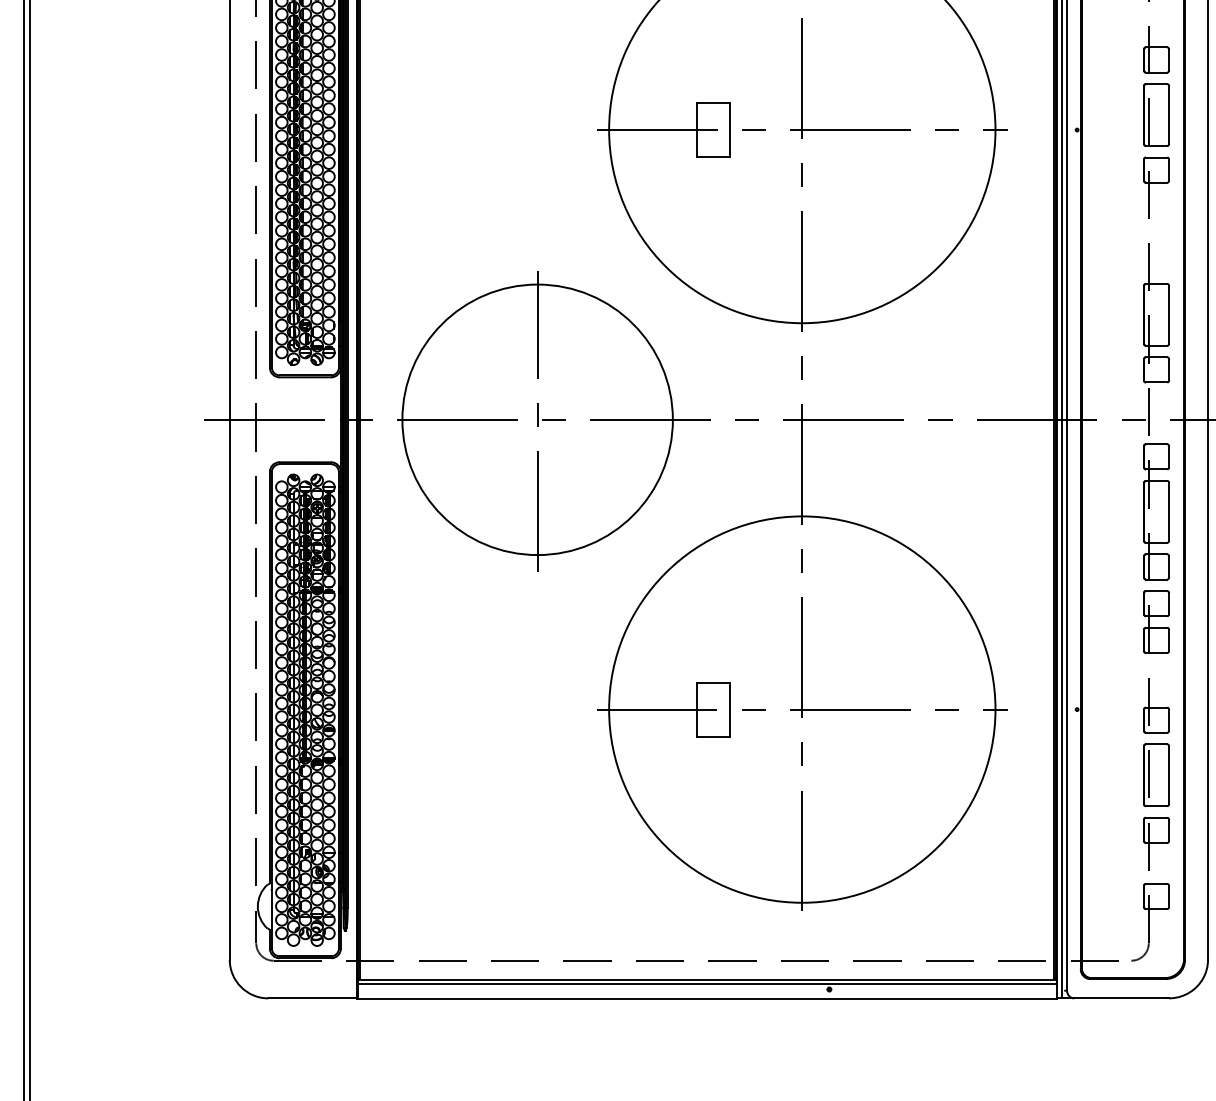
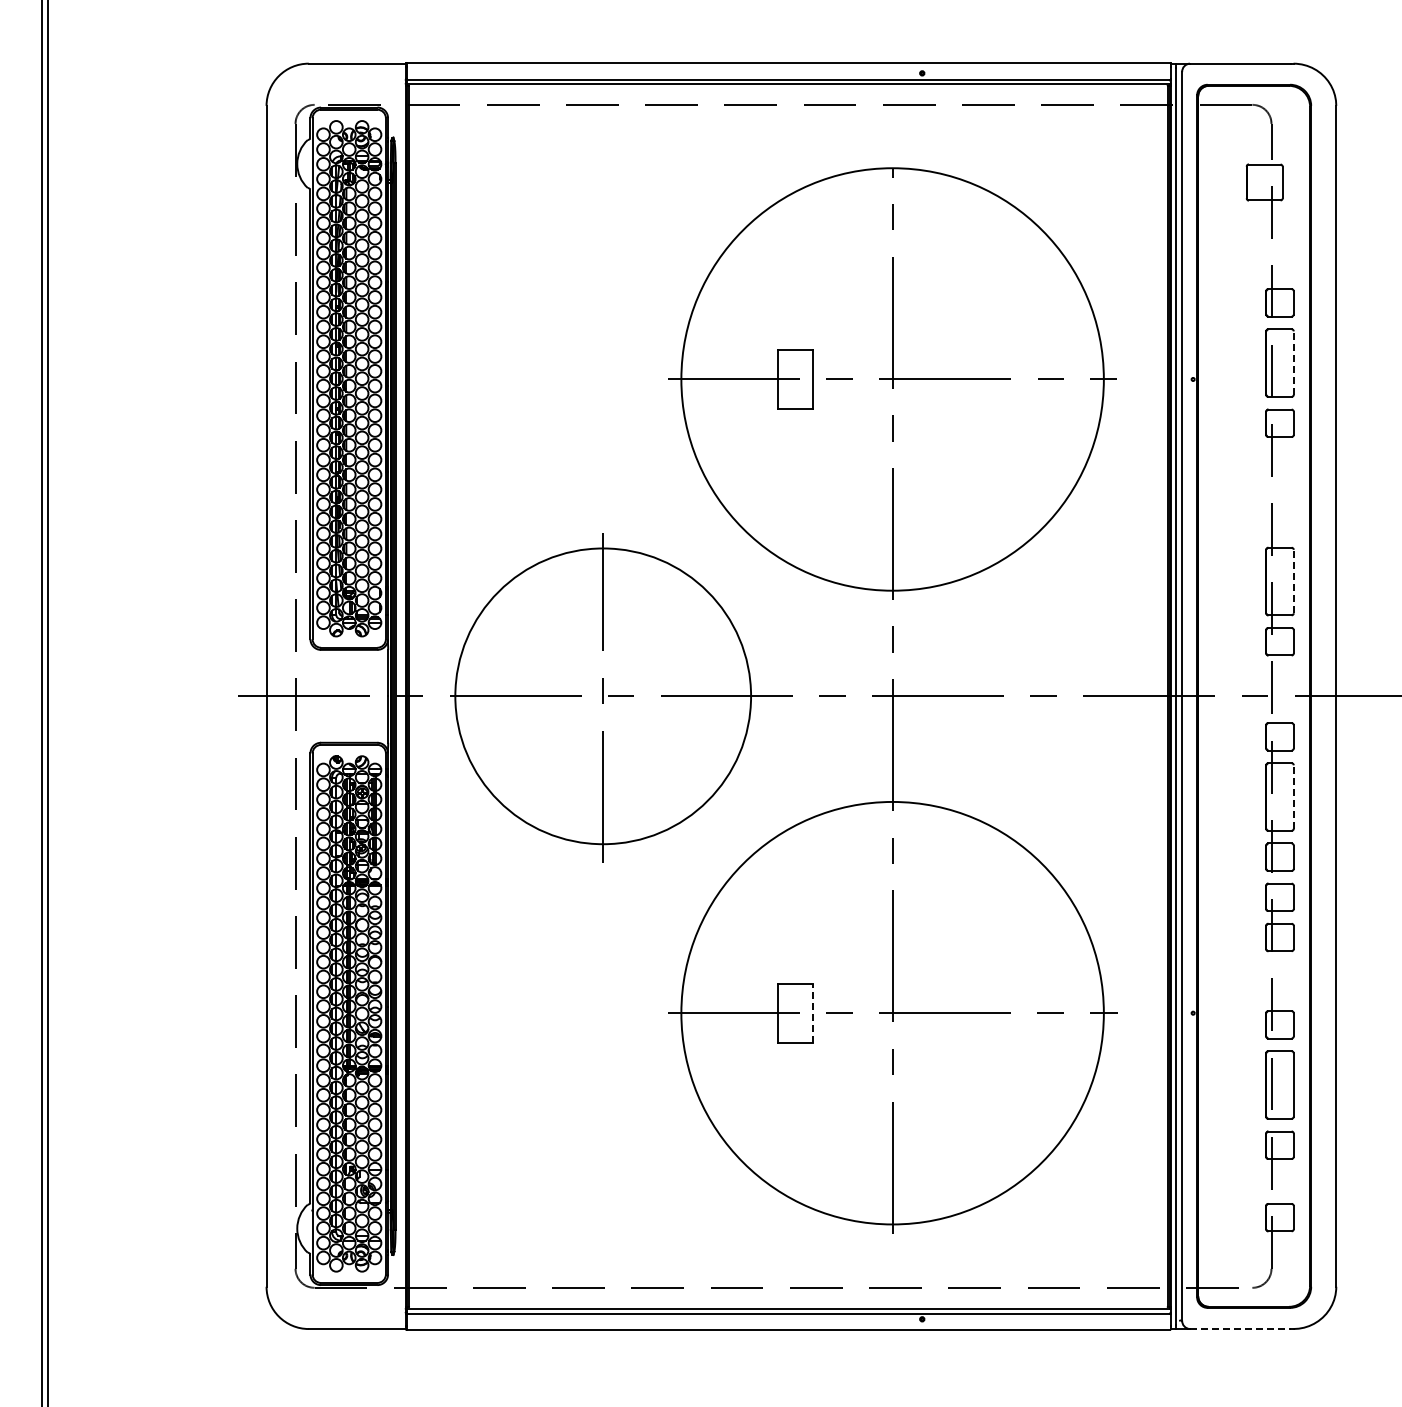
line: (1168, 115) -> (1293, 363), solid -> dashed
line: (1168, 314) -> (1293, 581), solid -> dashed
line: (1168, 512) -> (1293, 797), solid -> dashed
line: (729, 709) -> (813, 1013), solid -> dashed
line: (1120, 998) -> (1240, 1329), solid -> dashed

